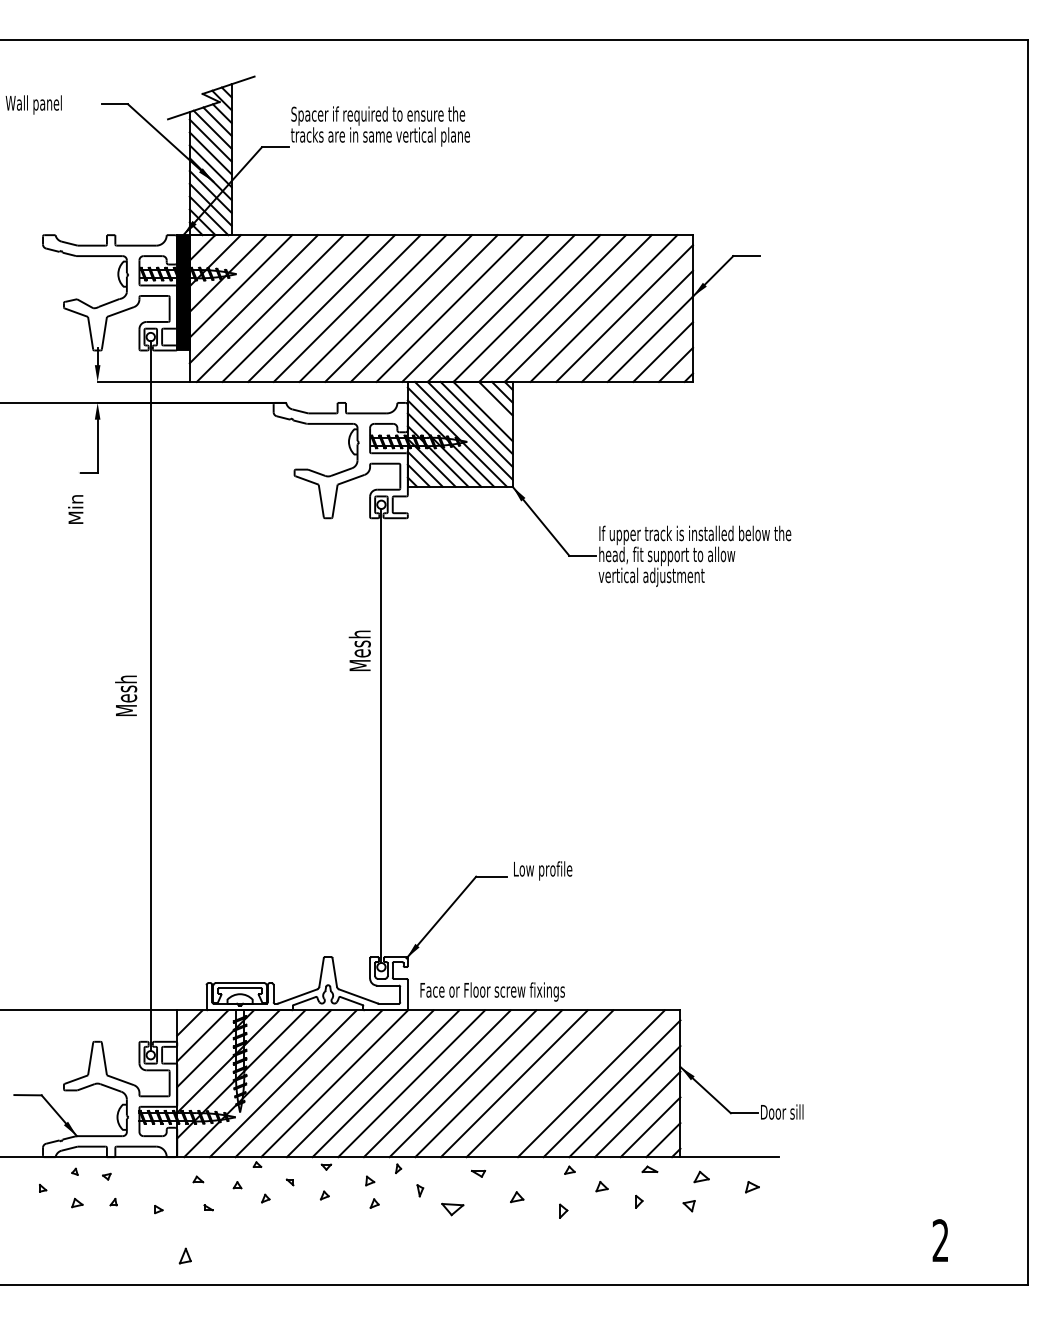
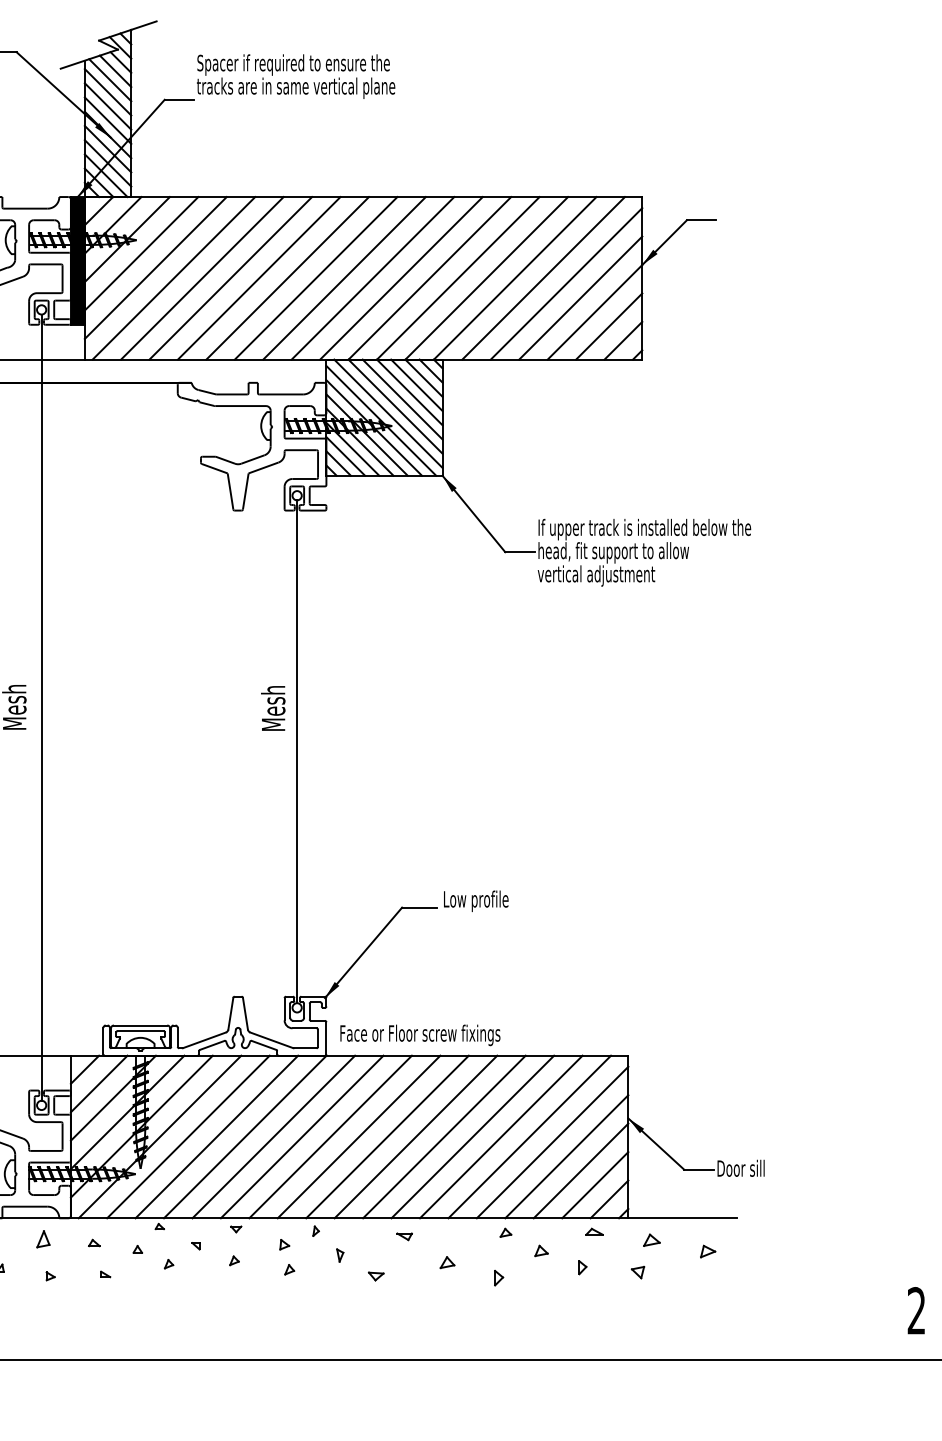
line: (489, 404) -> (416, 384), added
text: (359, 650) -> (272, 708), moved
line: (565, 1083) -> (501, 1136), added
part: (452, 1209) -> (375, 1276), size x0.62
part: (184, 1255) -> (42, 1238), moved

